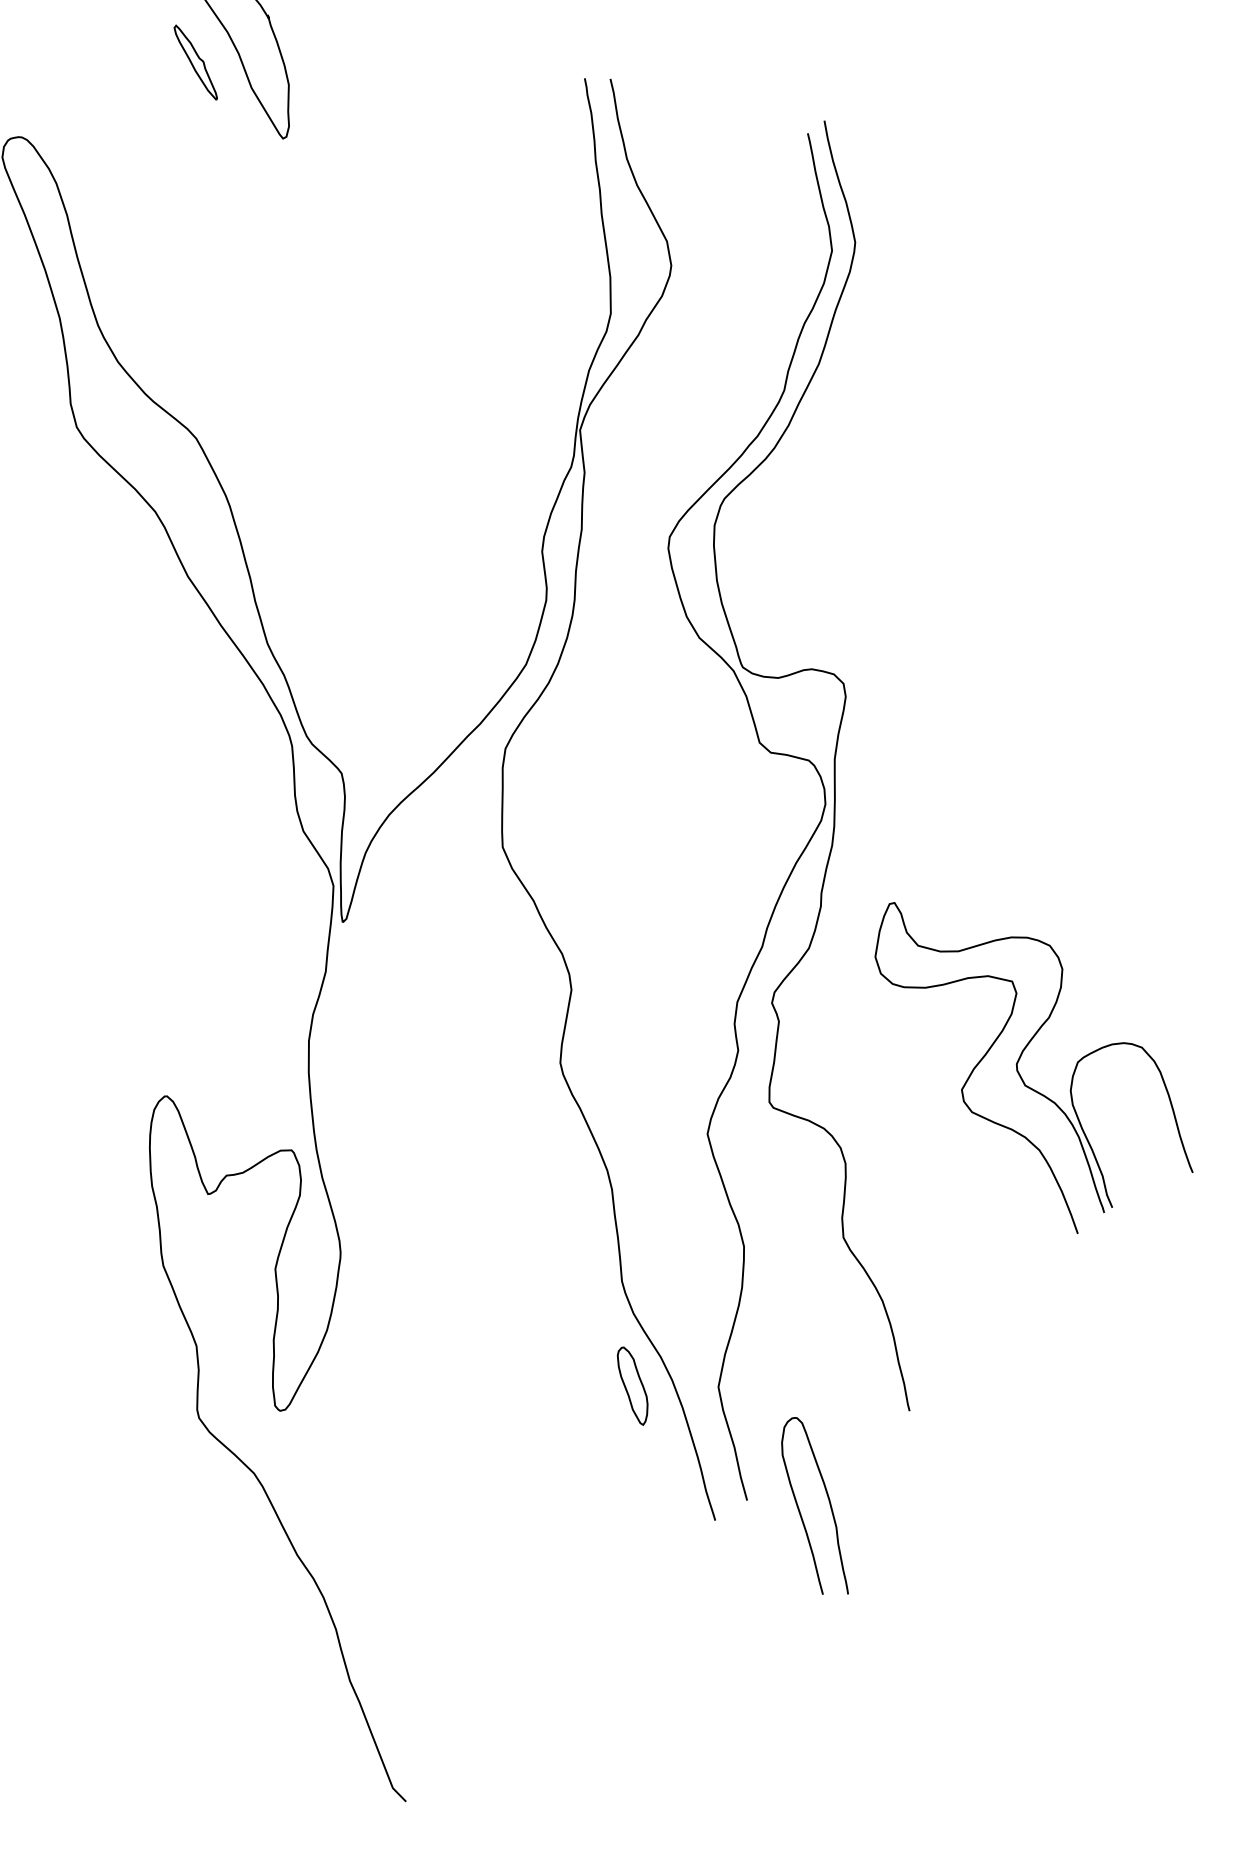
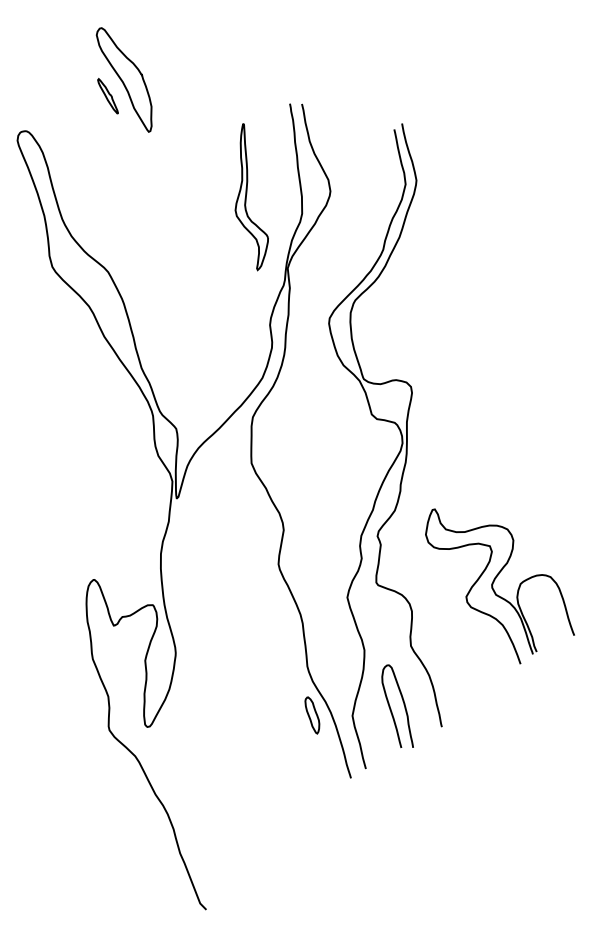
part: (502, 278) -> (251, 197), added
part: (1032, 1067) -> (499, 586), moved
curve: (827, 1503) -> (403, 705), moved

